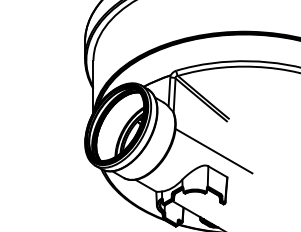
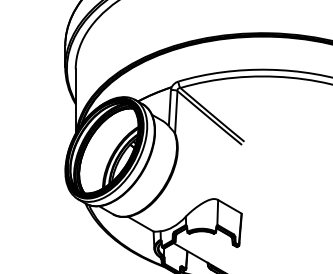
line: (213, 150) -> (224, 180), removed

